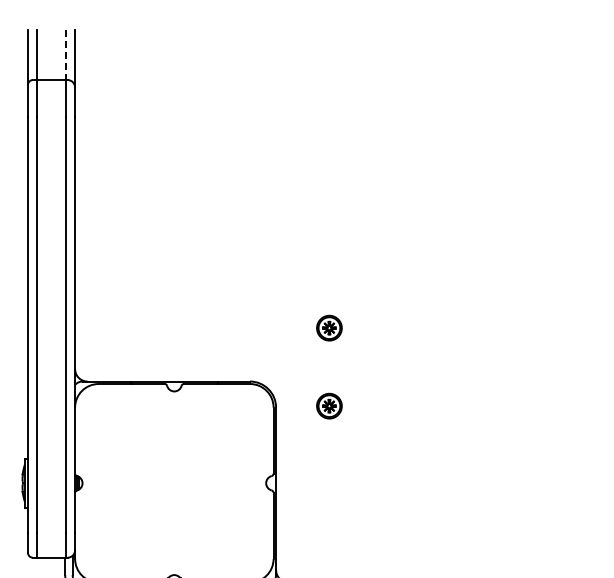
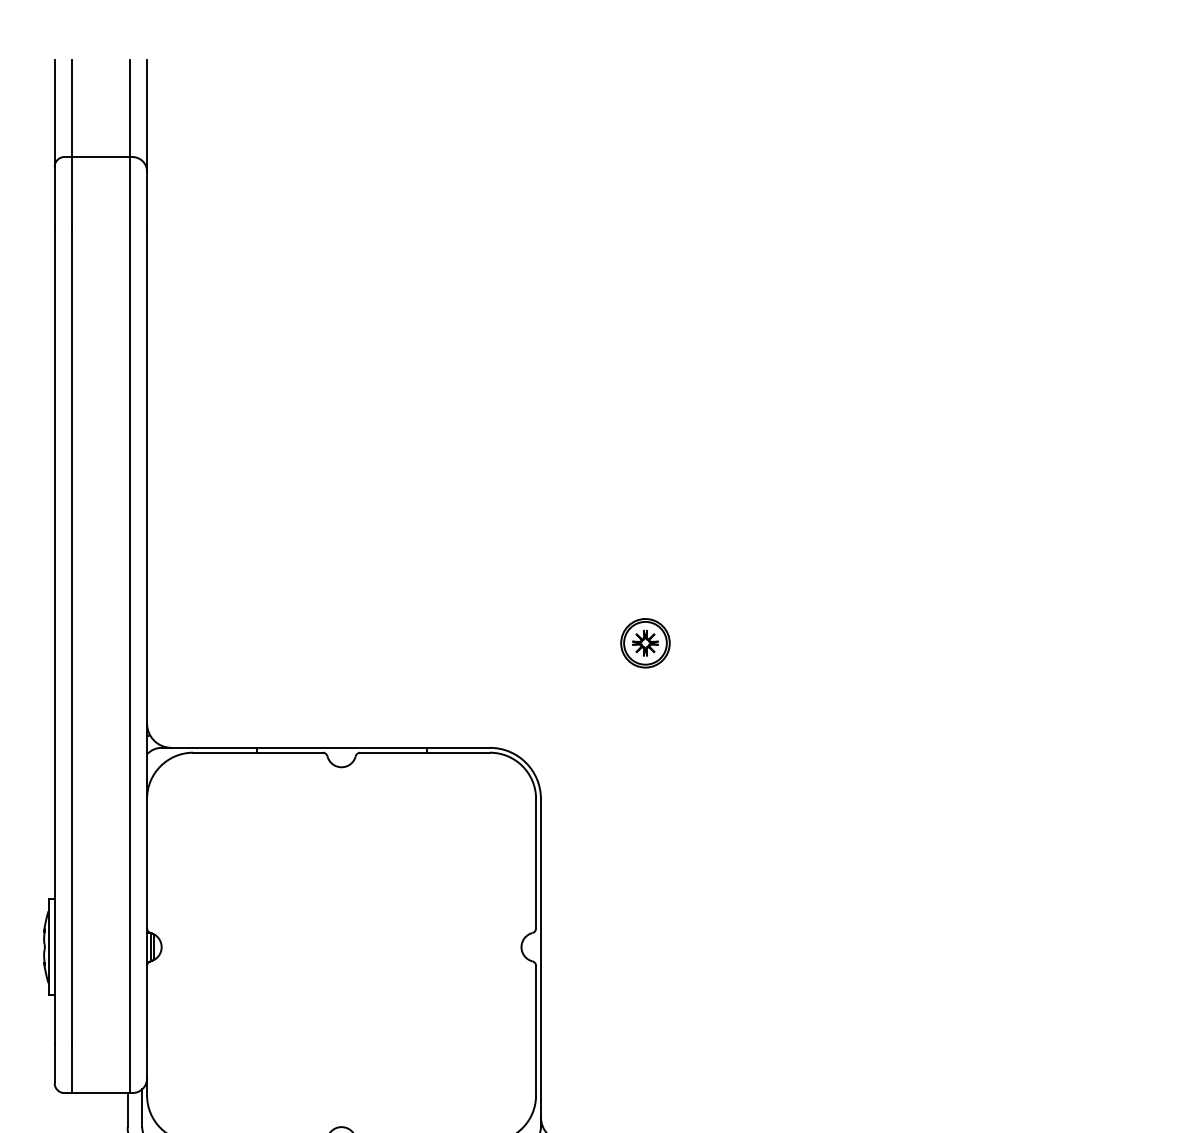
line: (66, 55) -> (130, 108), dashed -> solid
part: (329, 405) -> (645, 794), removed

